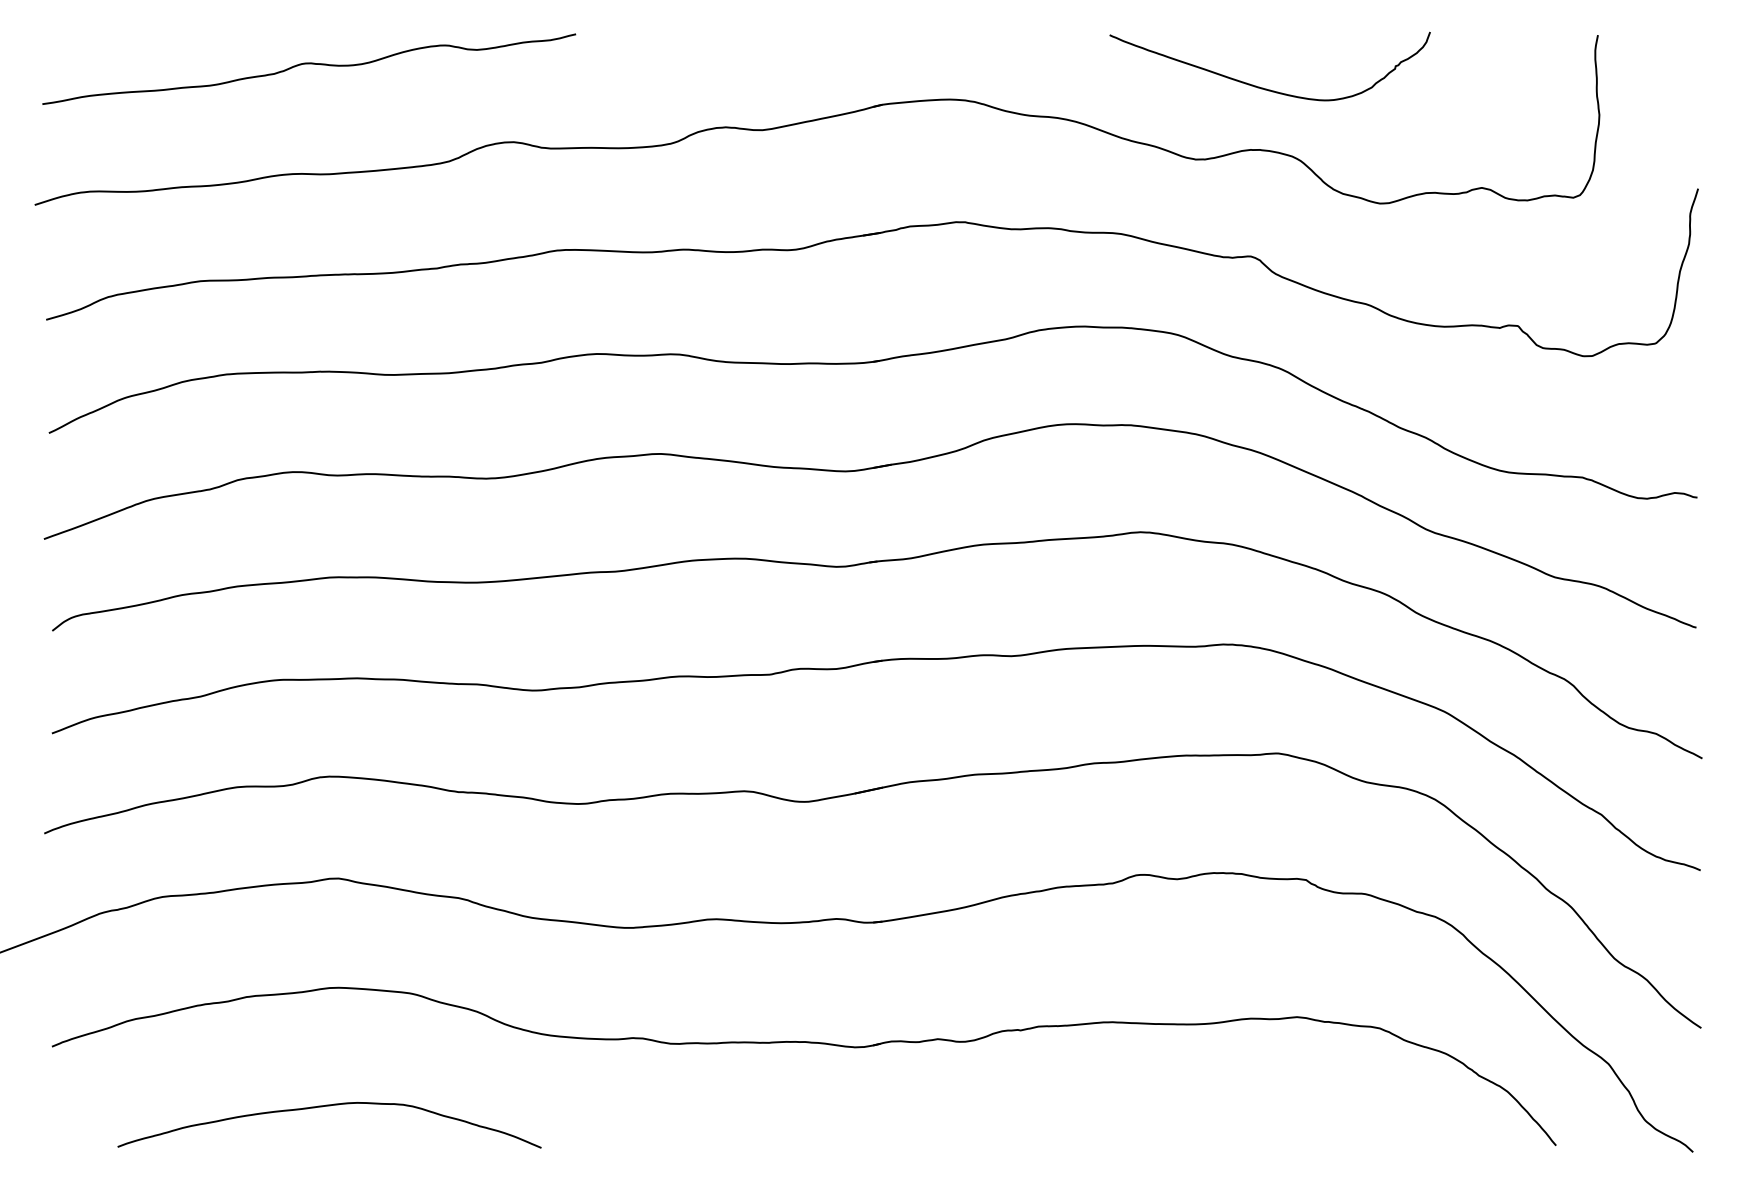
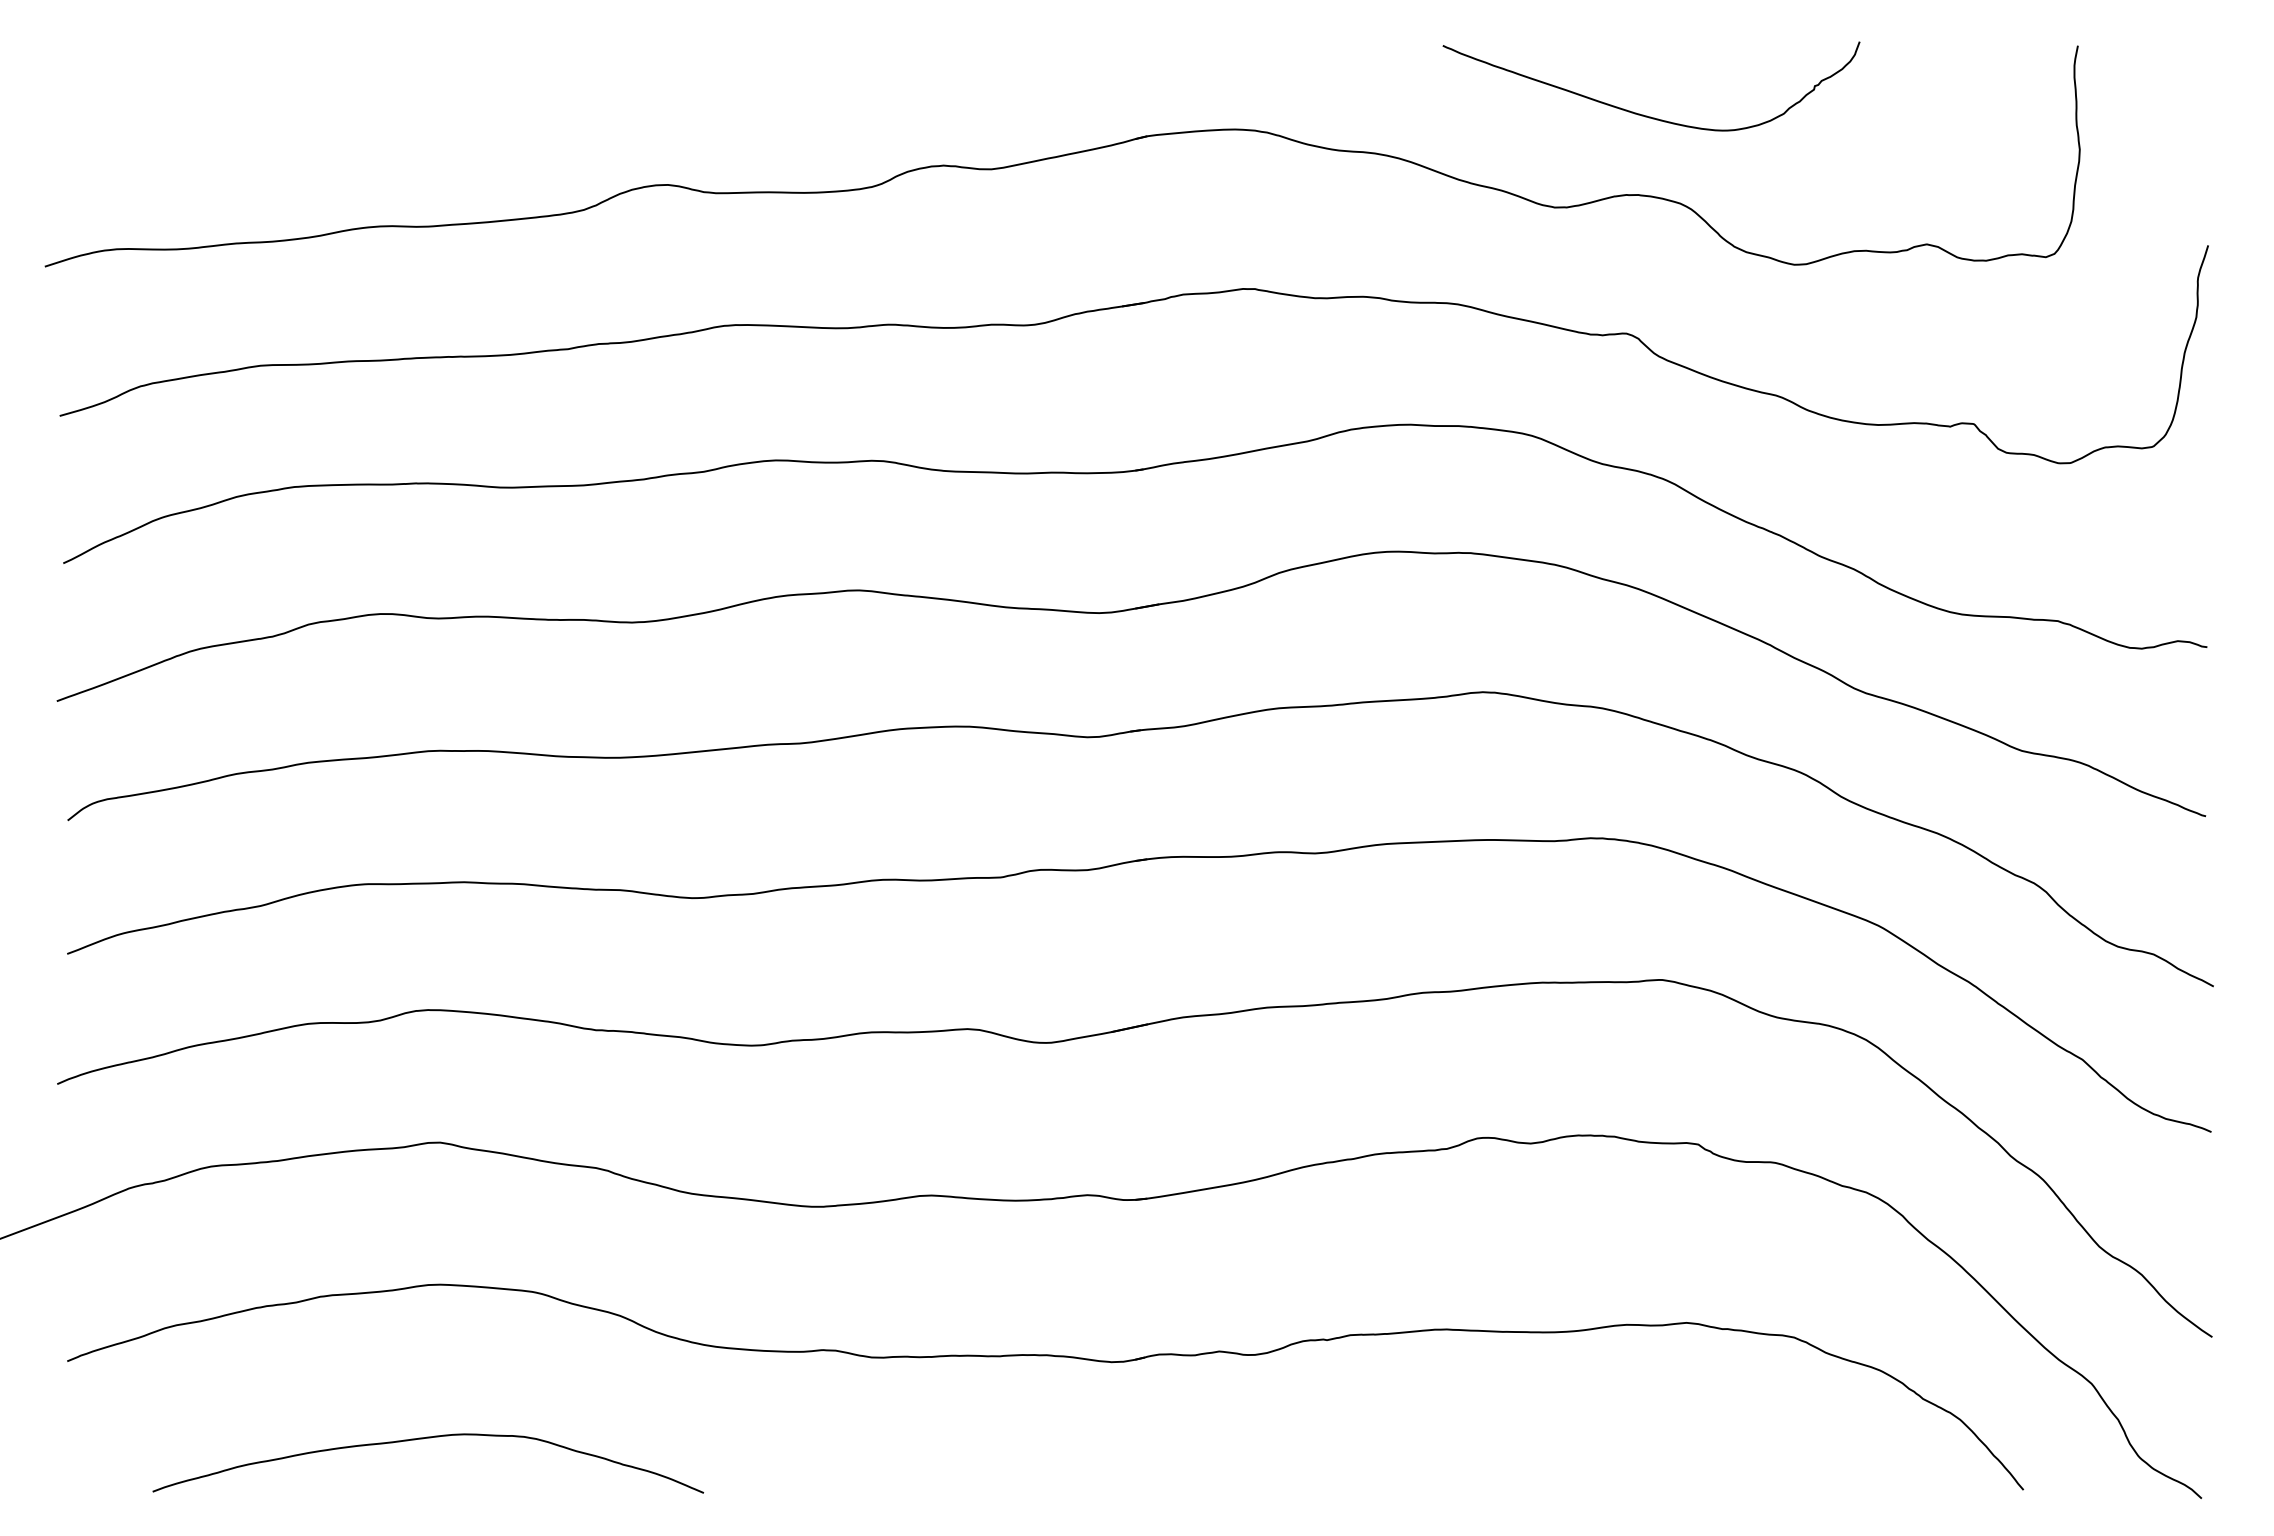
curve: (308, 64) -> (401, 83), removed

